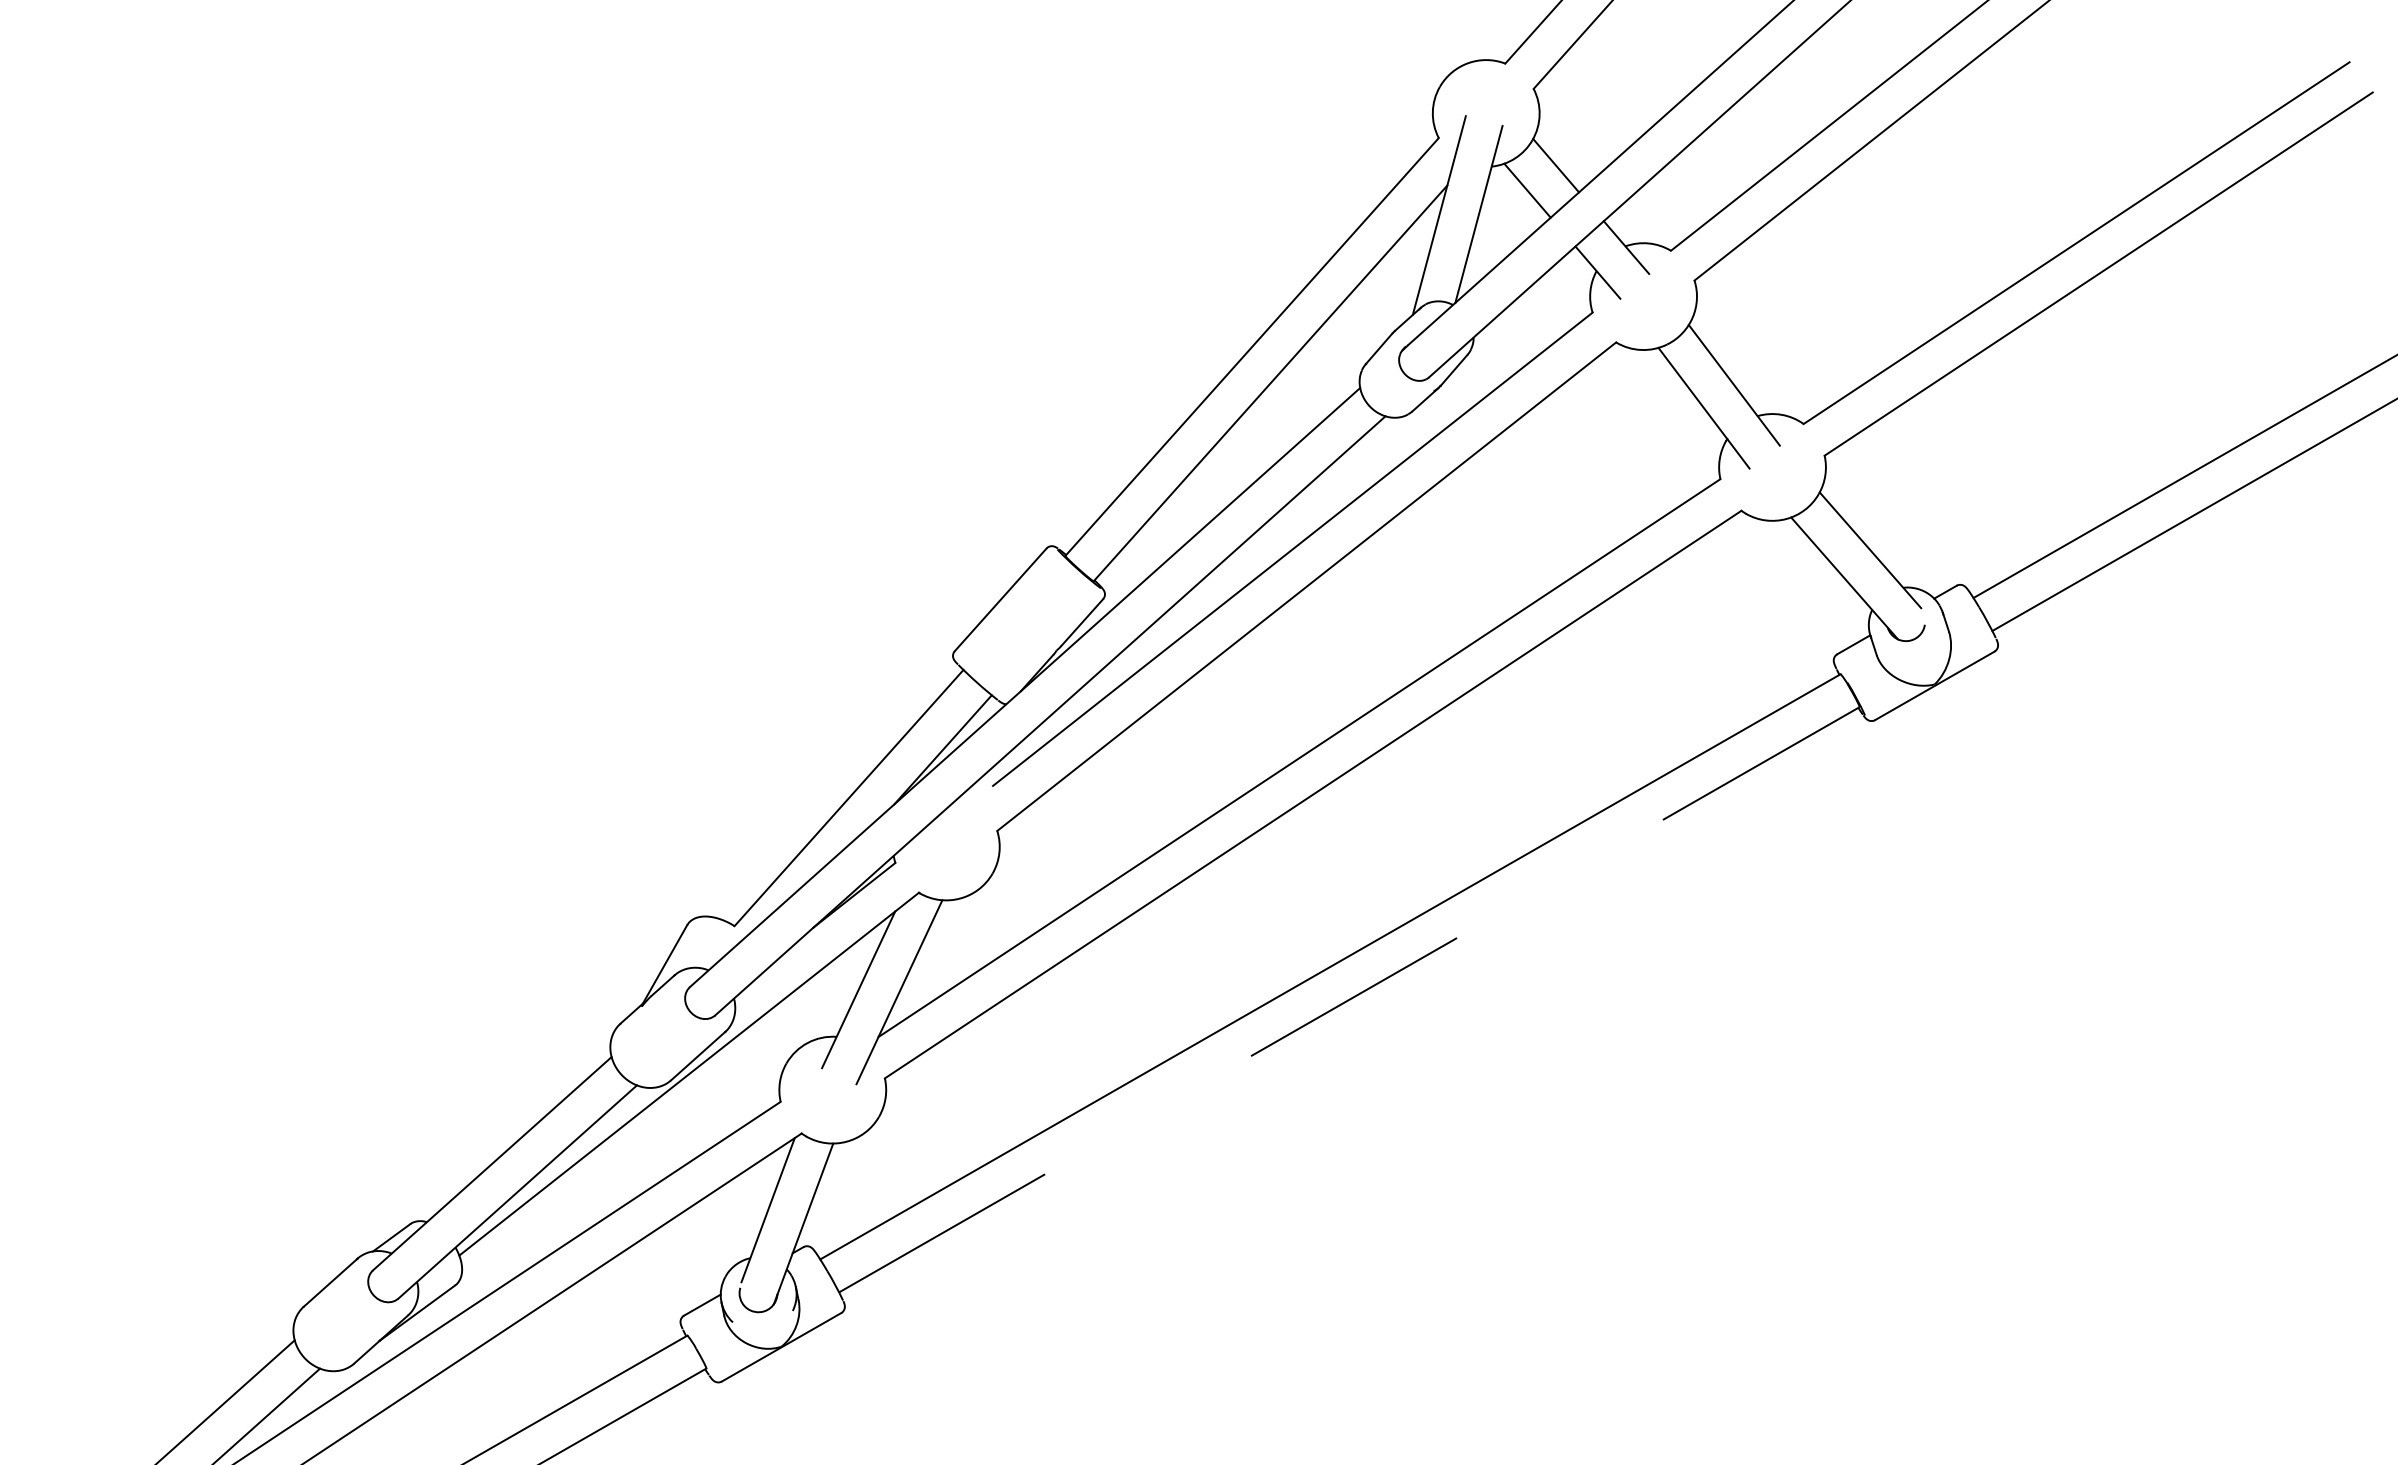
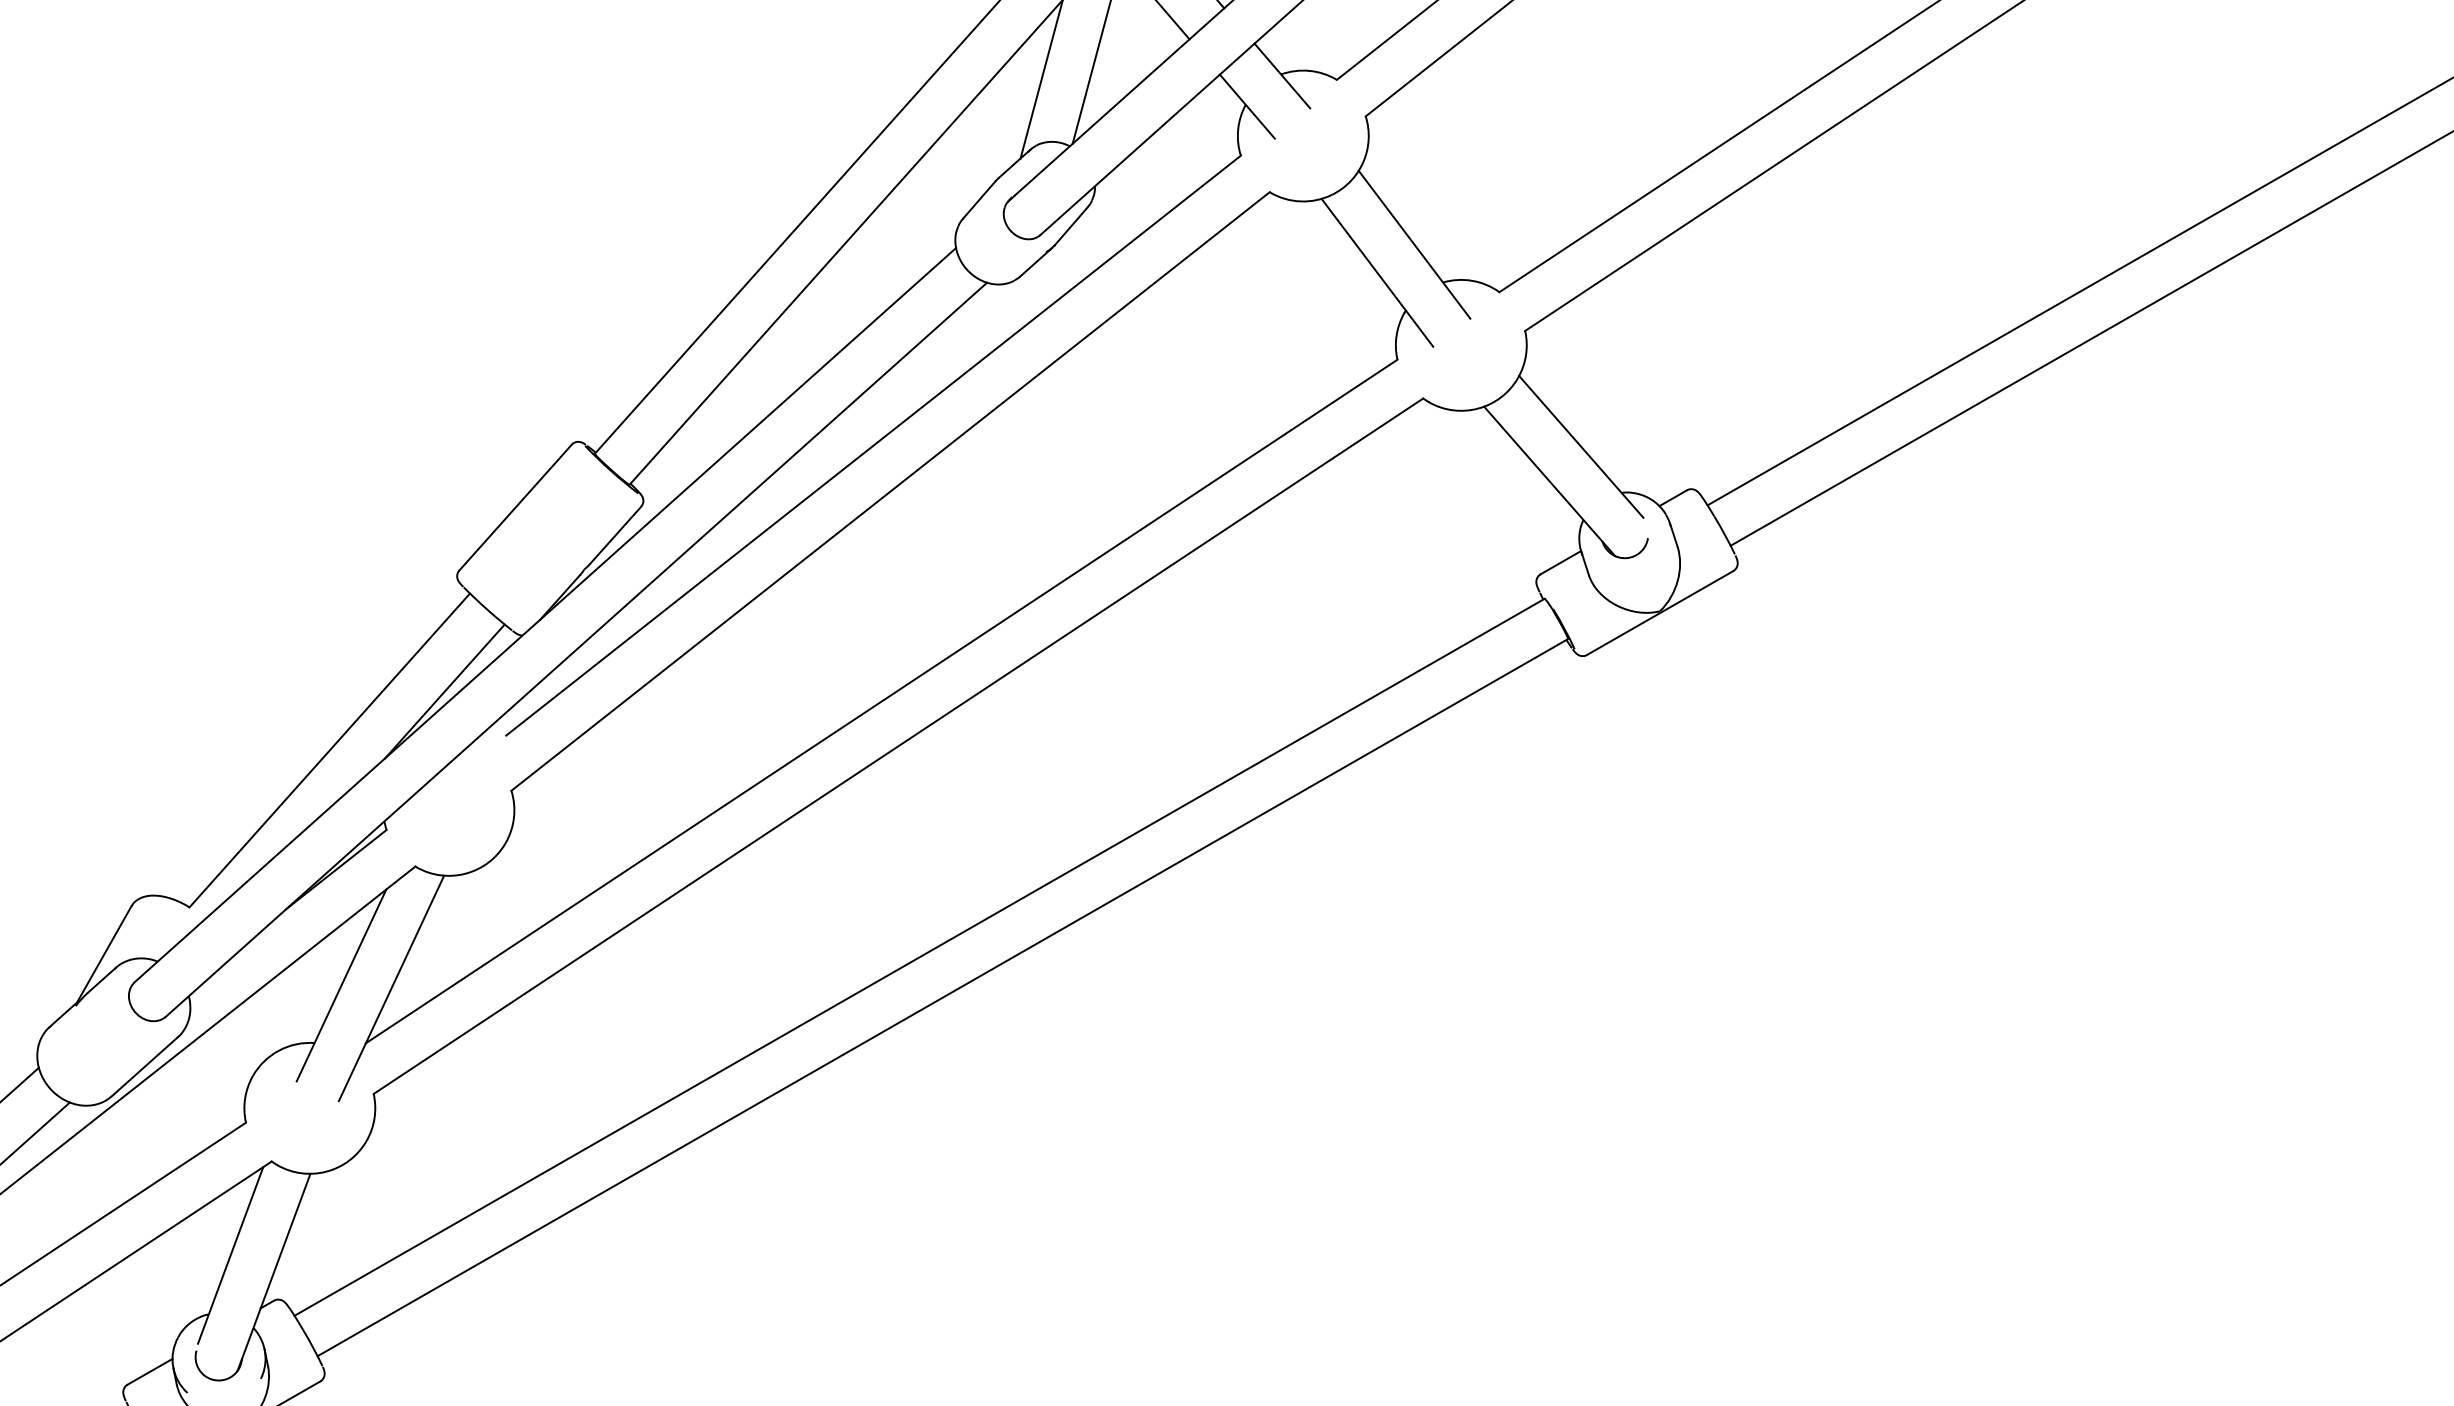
line: (1349, 999) -> (942, 997), dashed -> solid

